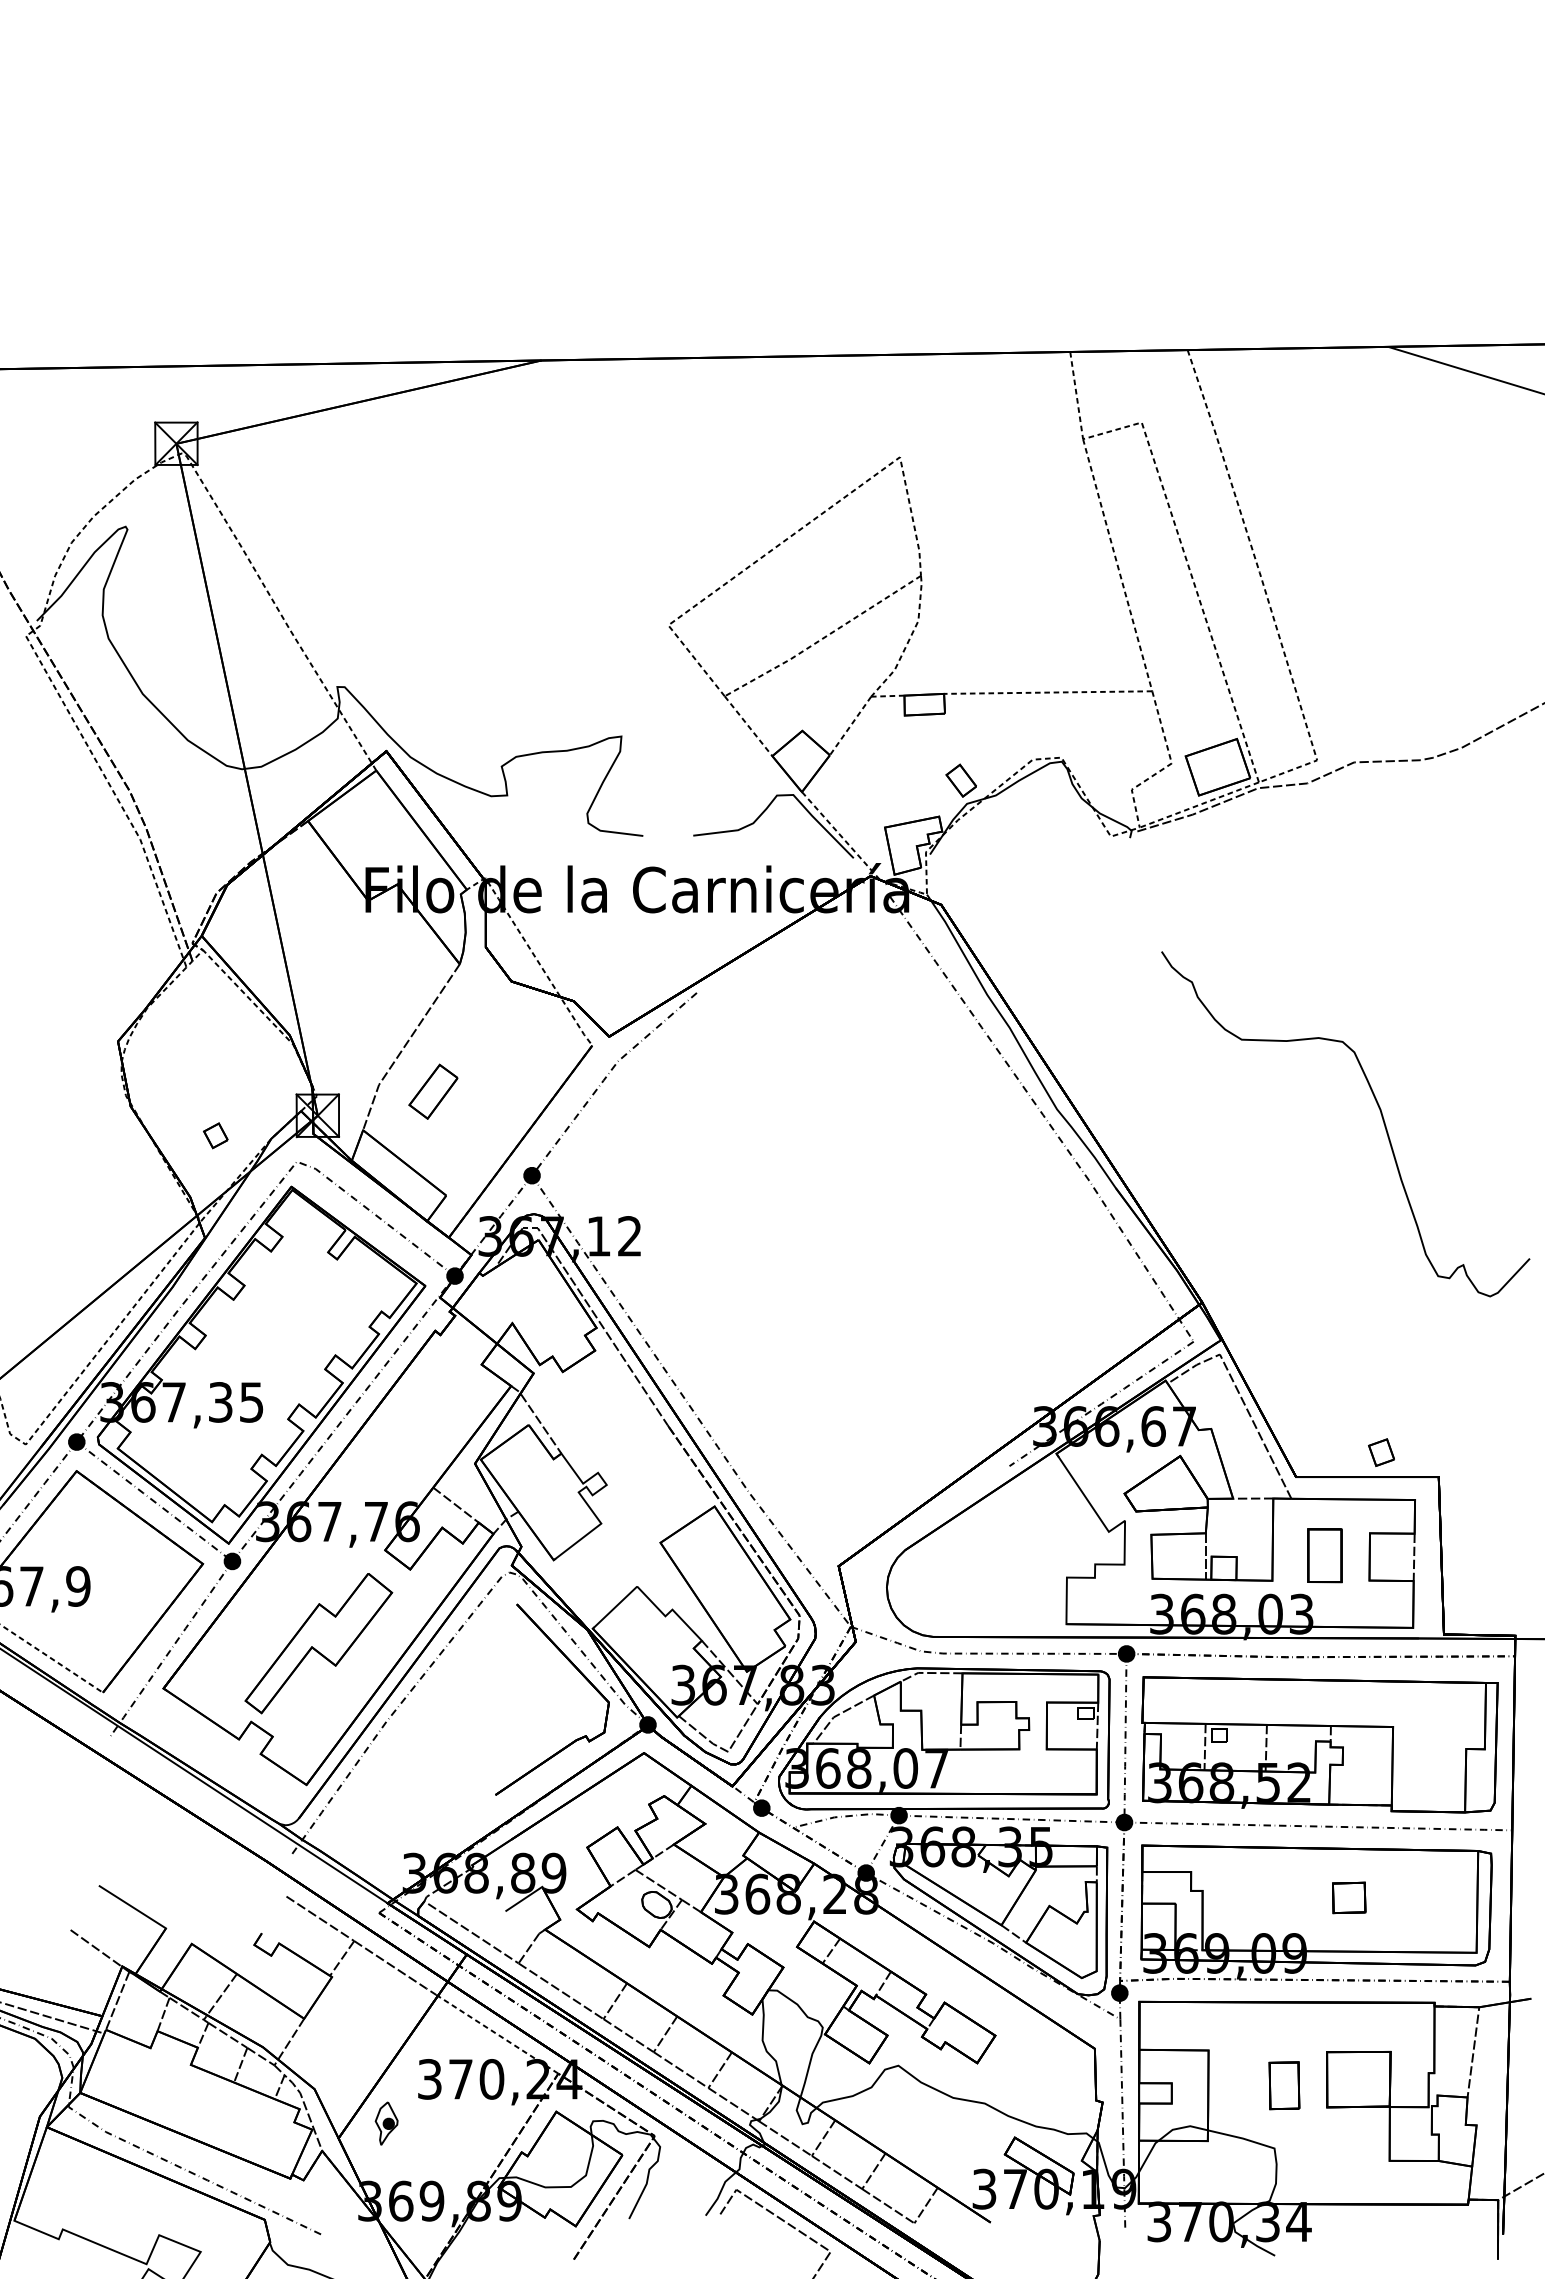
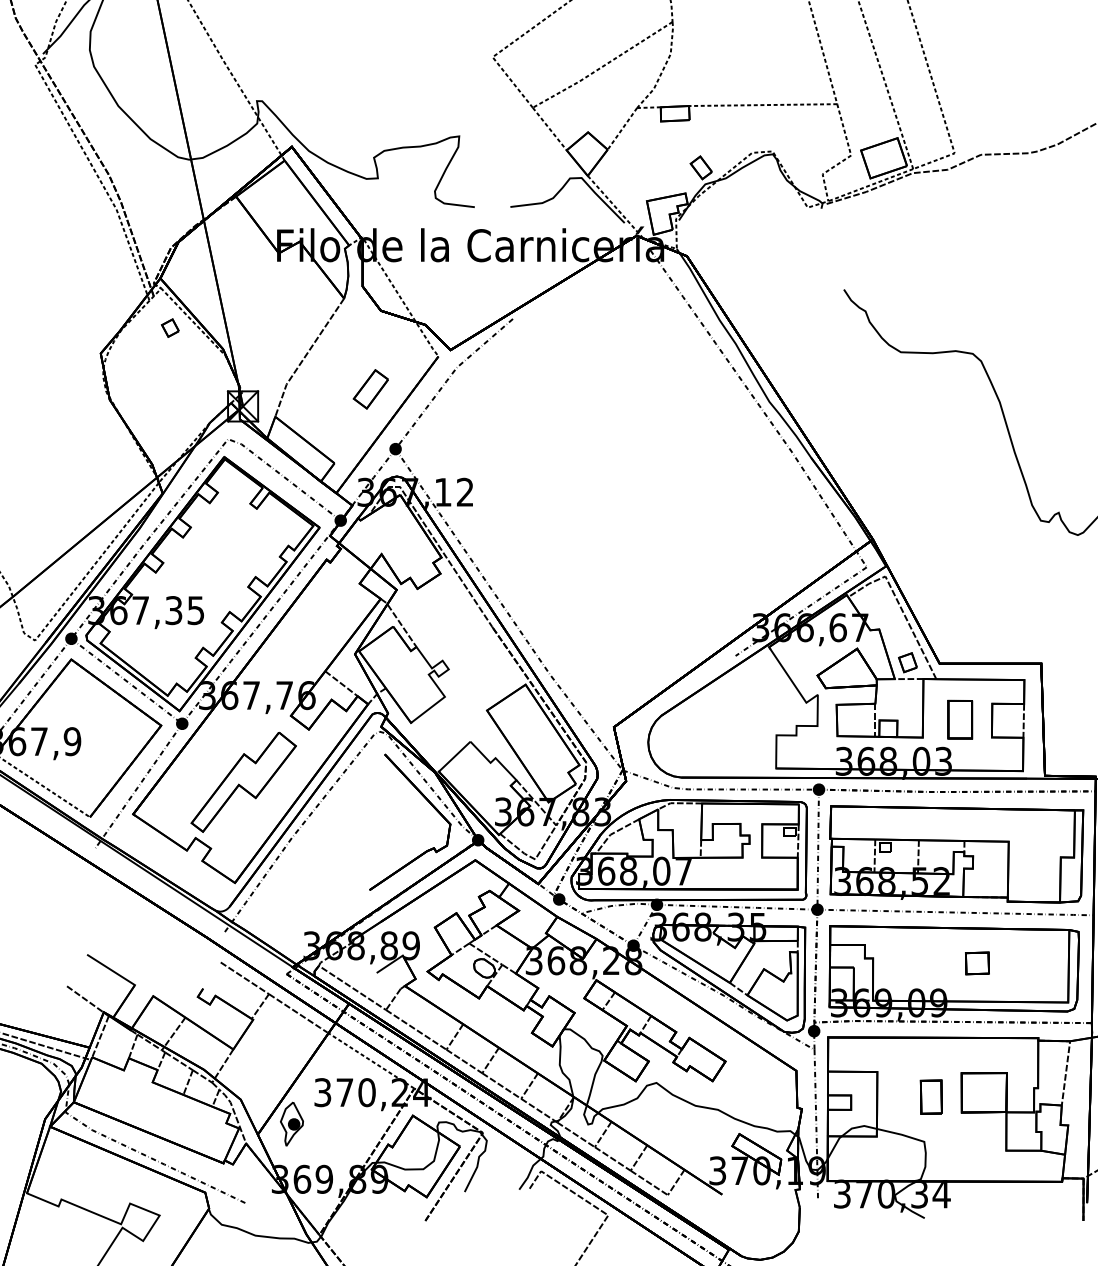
part: (433, 1091) -> (371, 389), moved
part: (215, 1135) -> (170, 327), moved
part: (1381, 1452) -> (907, 662), moved
part: (386, 2123) -> (291, 1124), size x1.43

